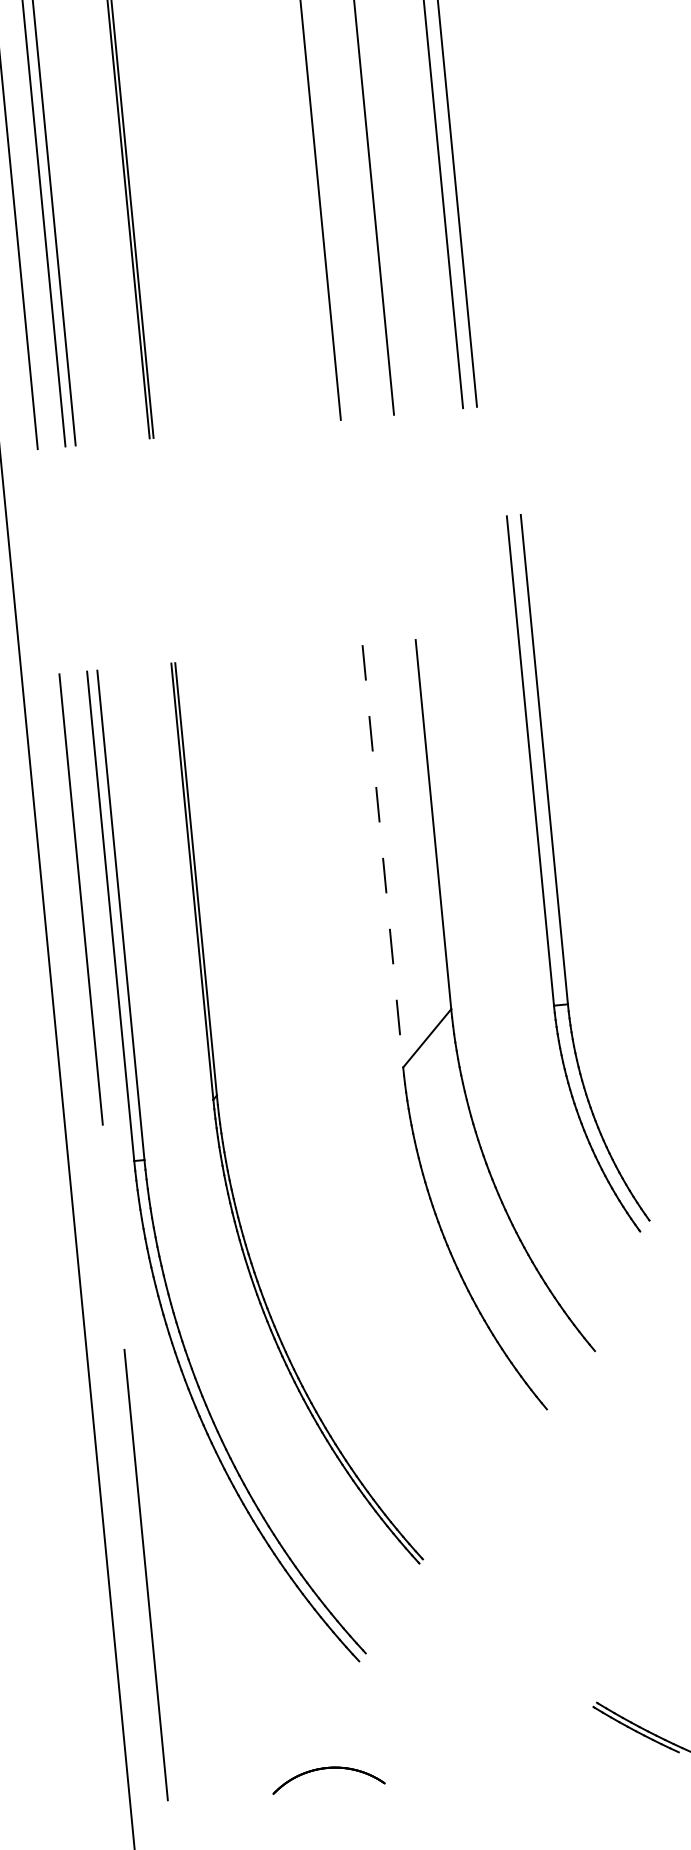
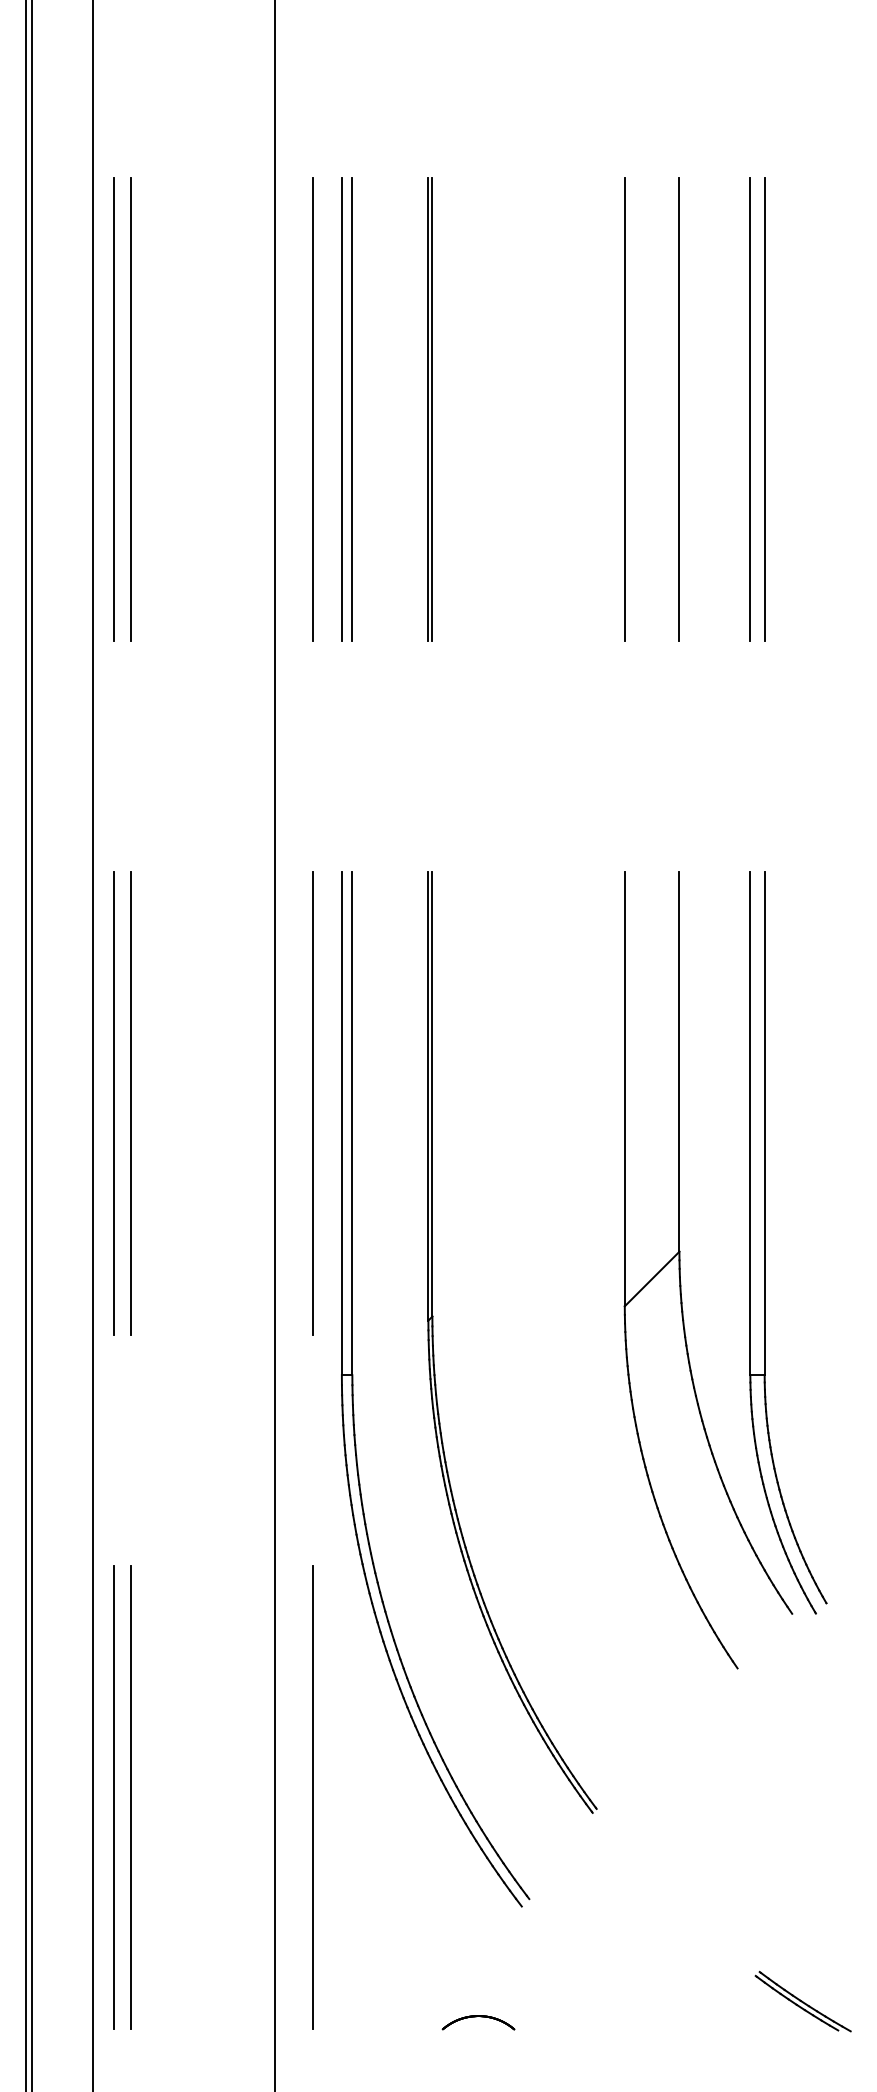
line: (382, 856) -> (624, 1089), dashed -> solid
part: (556, 875) -> (765, 1242), moved
part: (327, 1778) -> (478, 2022), size x0.62

